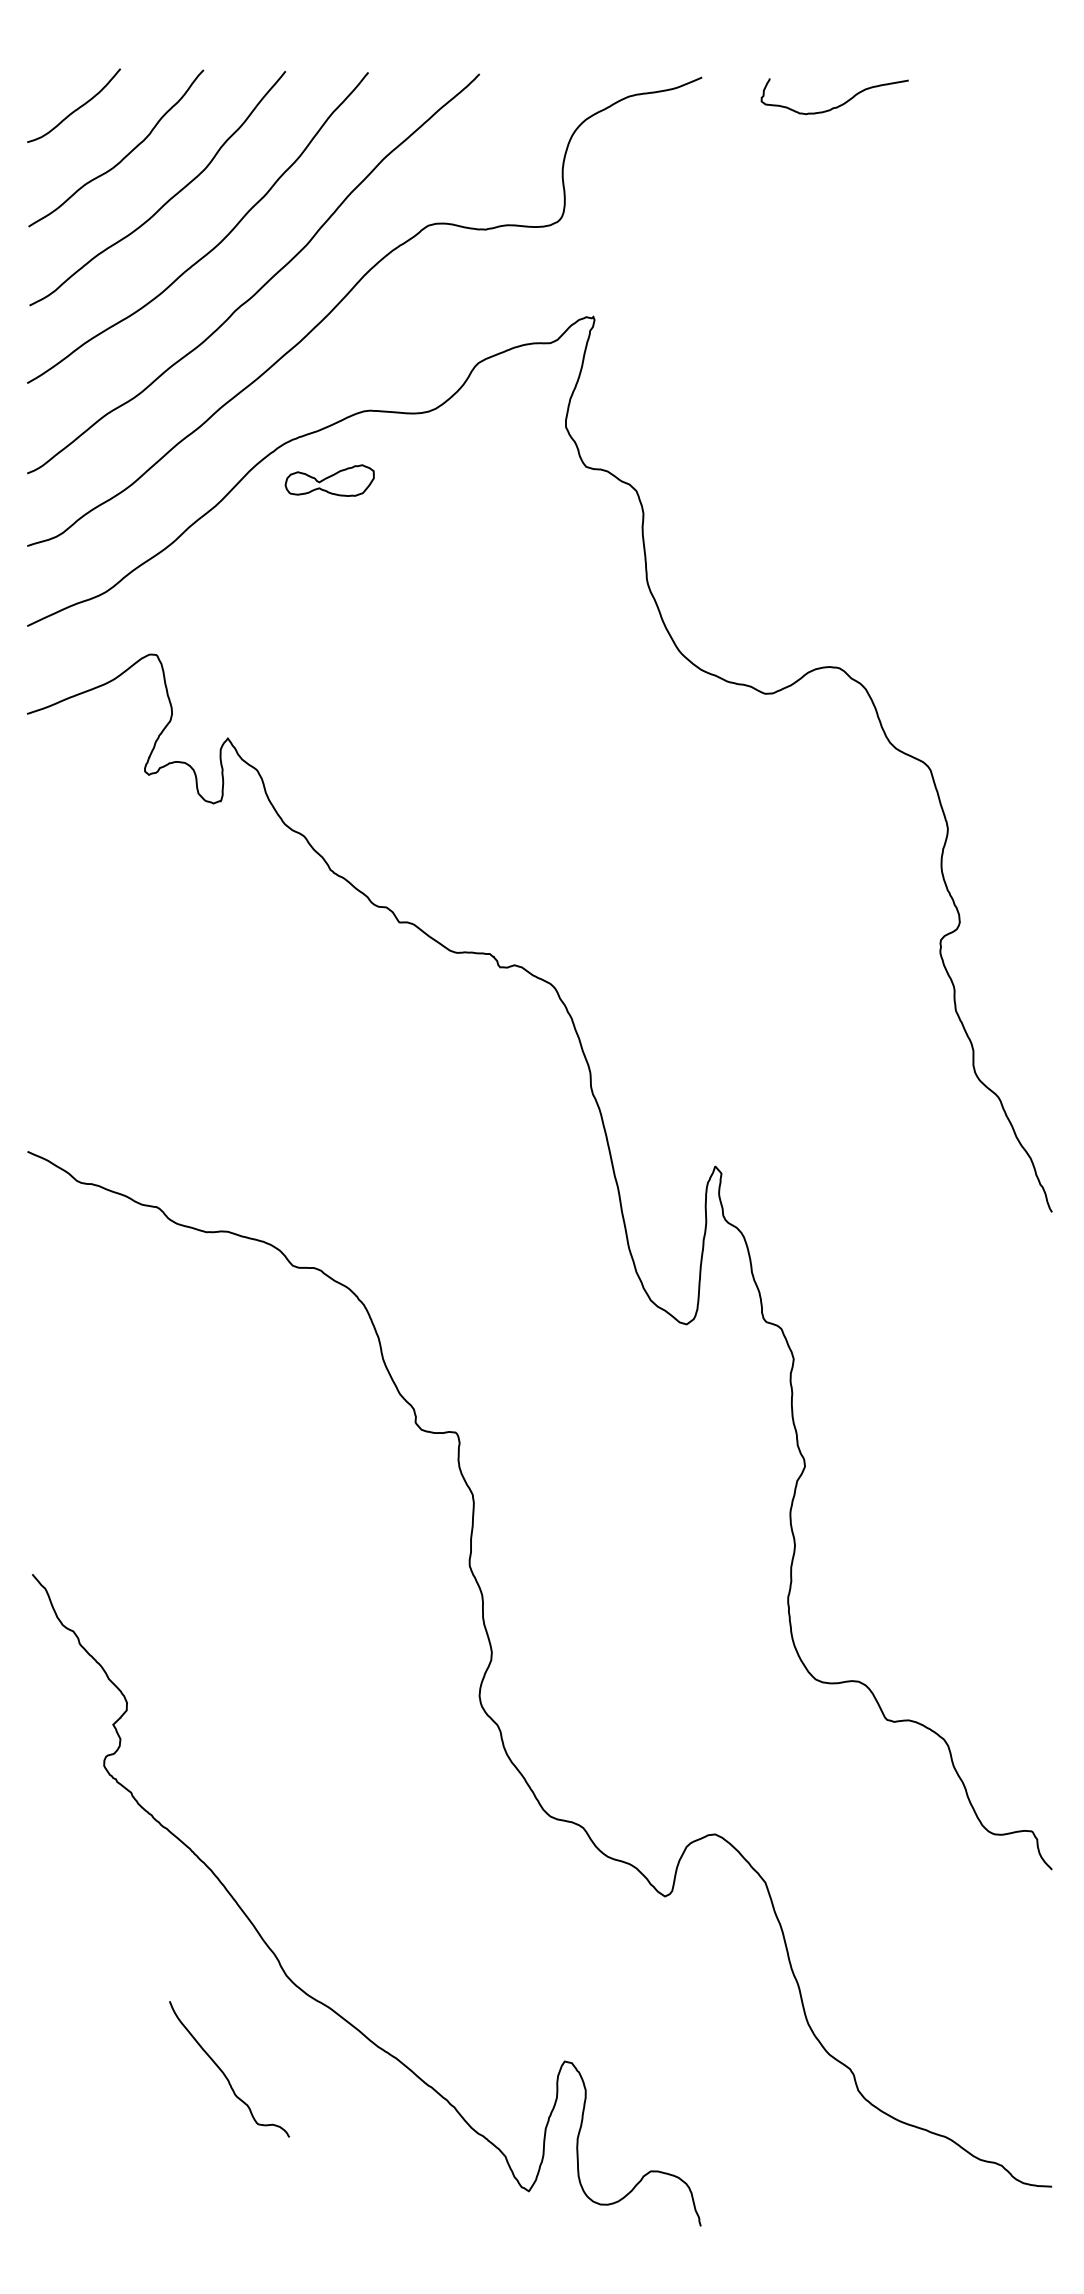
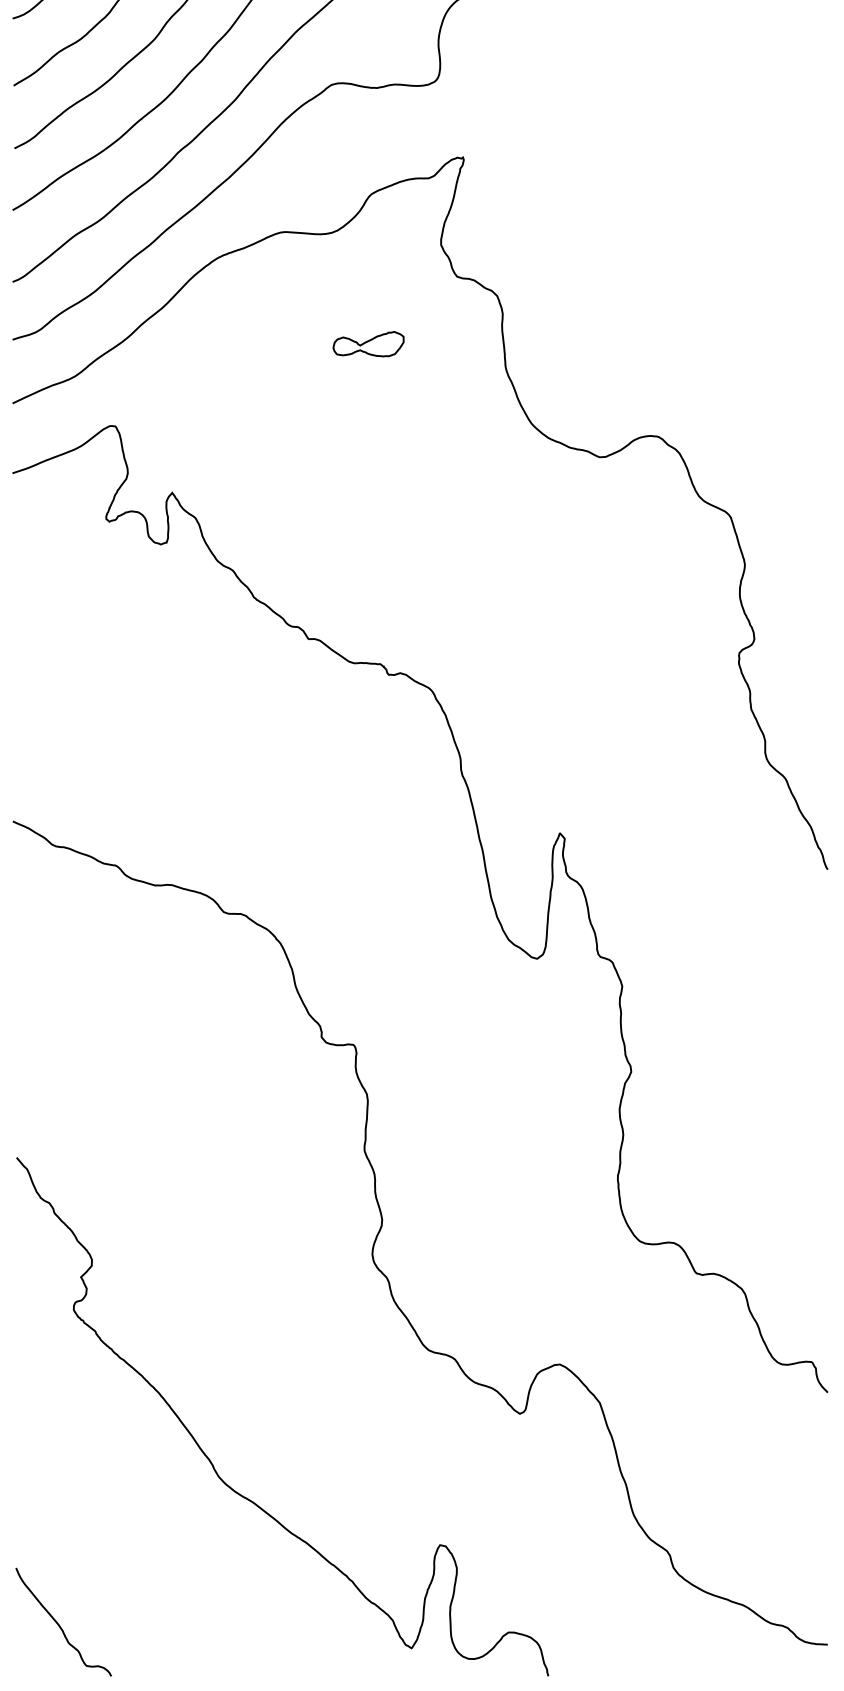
part: (329, 480) -> (368, 344), moved
curve: (224, 2072) -> (59, 1624), moved

